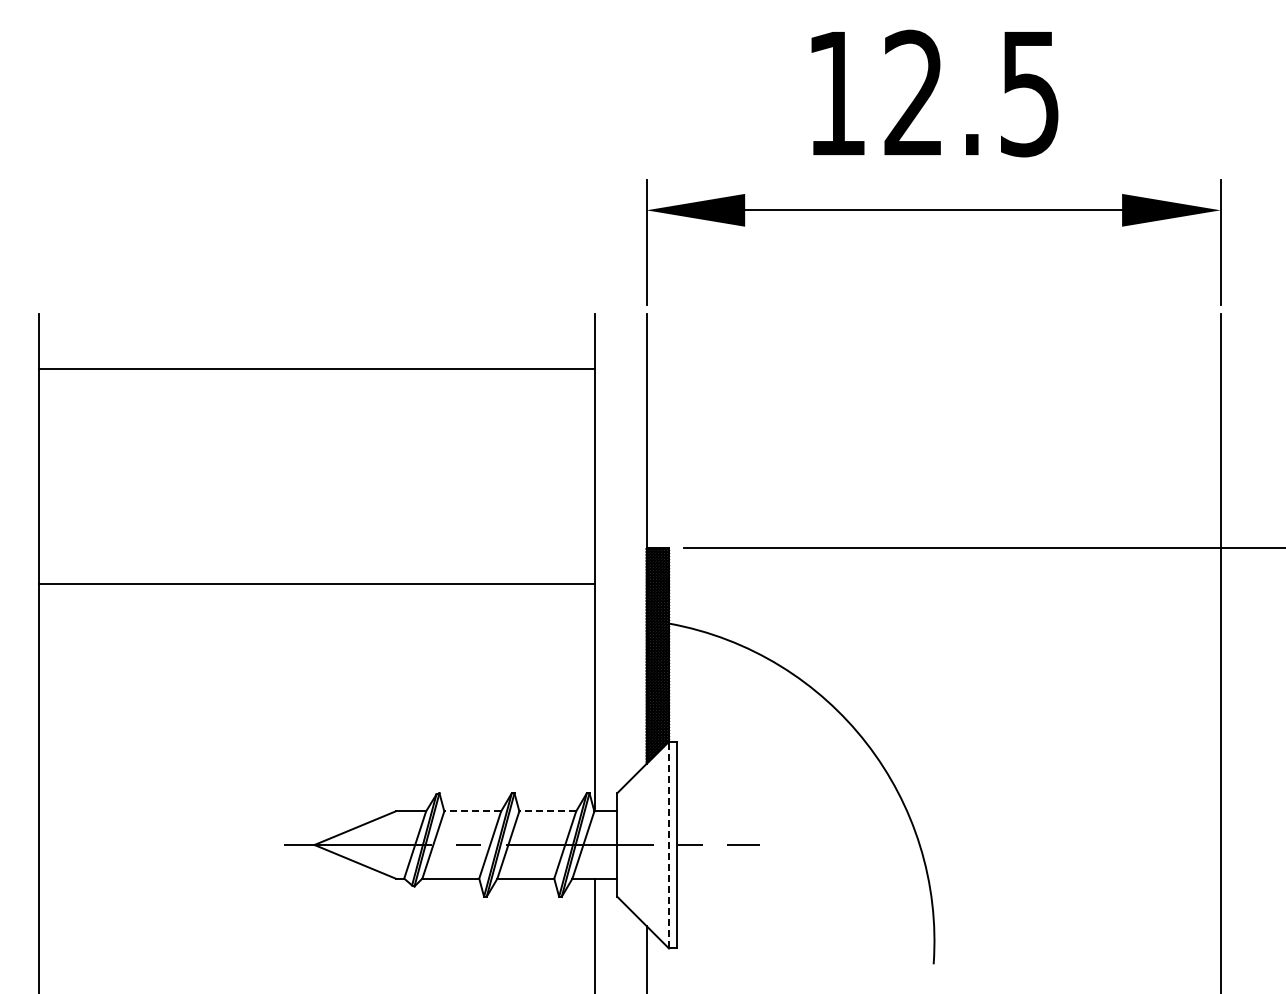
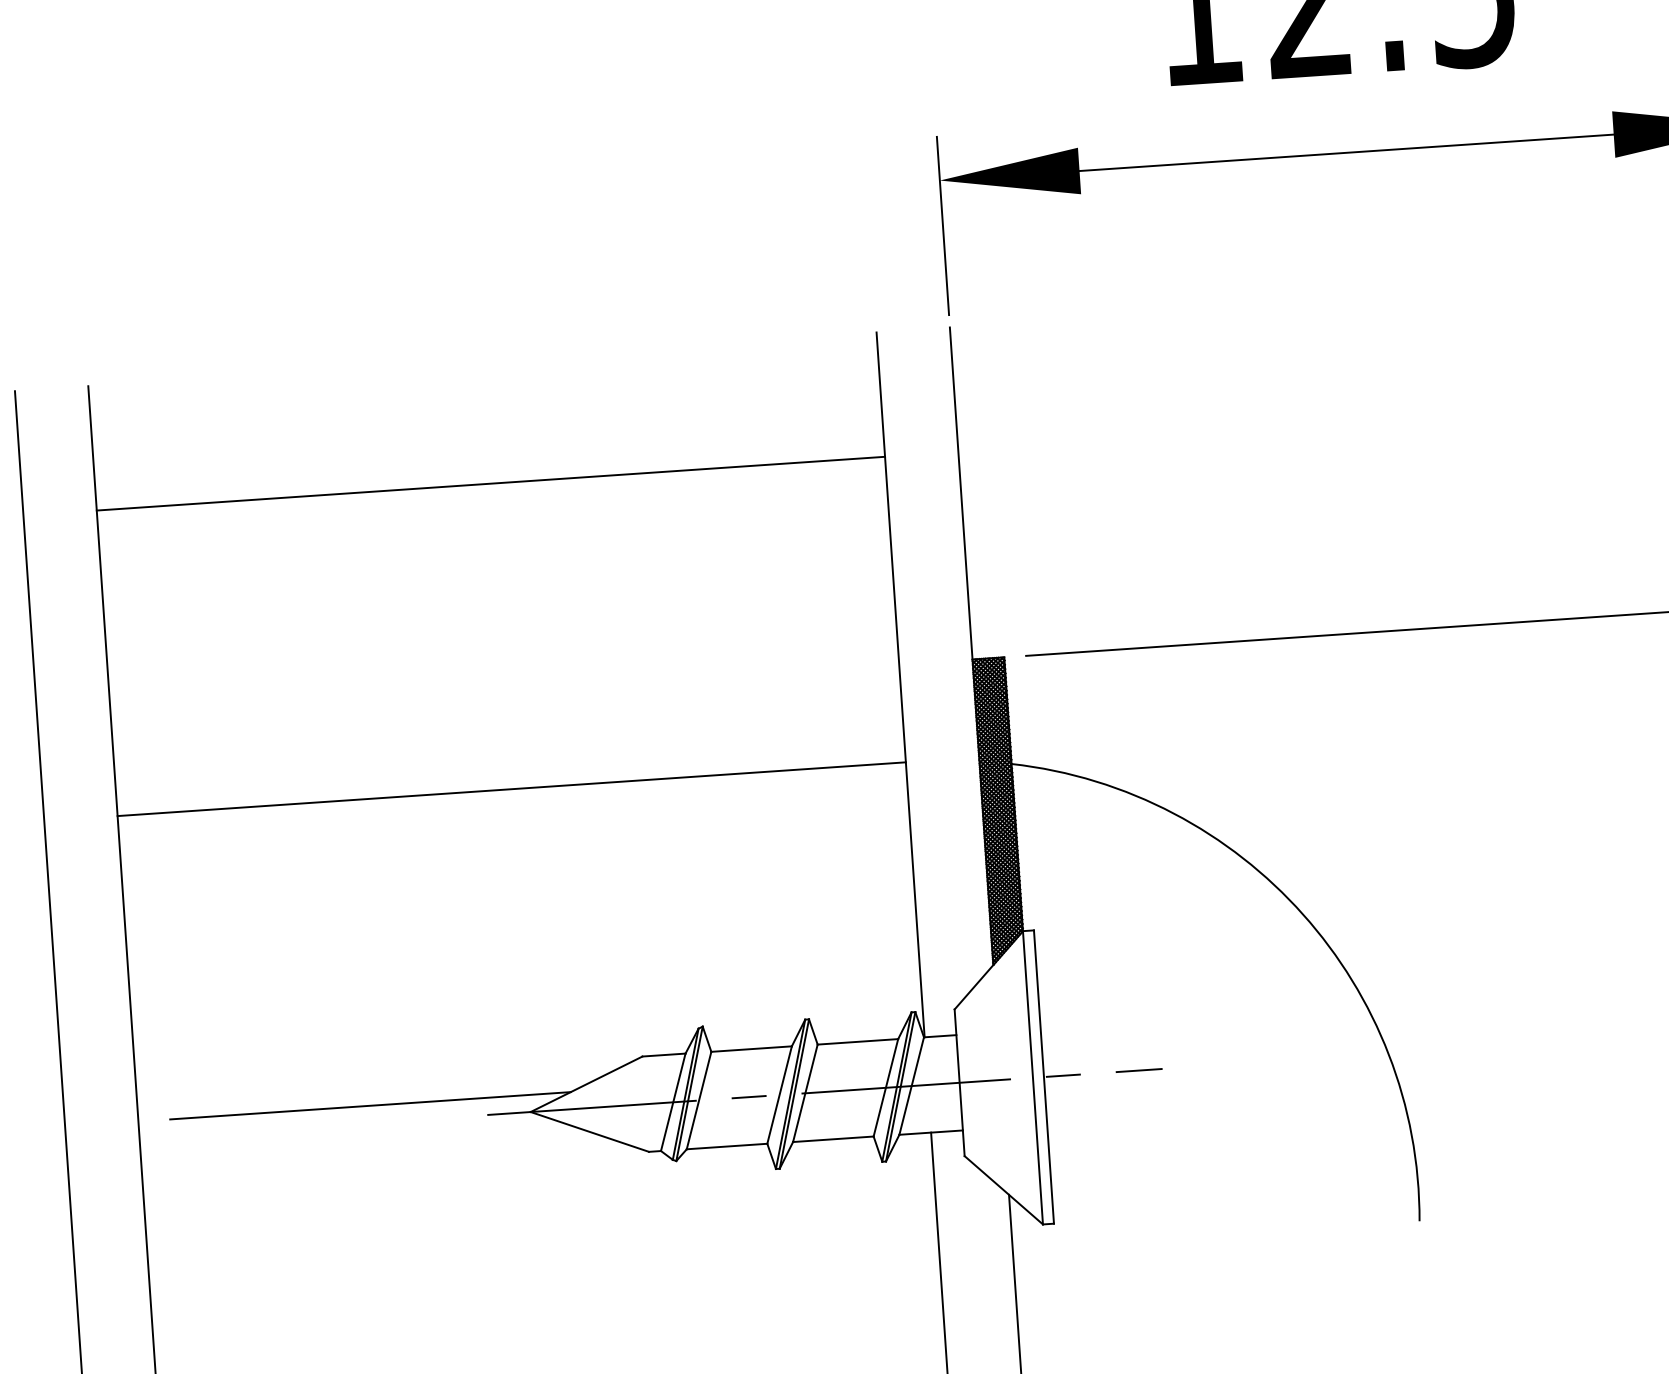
line: (316, 368) -> (490, 483), moved
line: (316, 584) -> (511, 789), moved
line: (472, 811) -> (751, 1049), dashed -> solid
line: (547, 811) -> (857, 1042), dashed -> solid
line: (202, 832) -> (370, 1105), added
line: (668, 844) -> (1032, 1077), dashed -> solid

